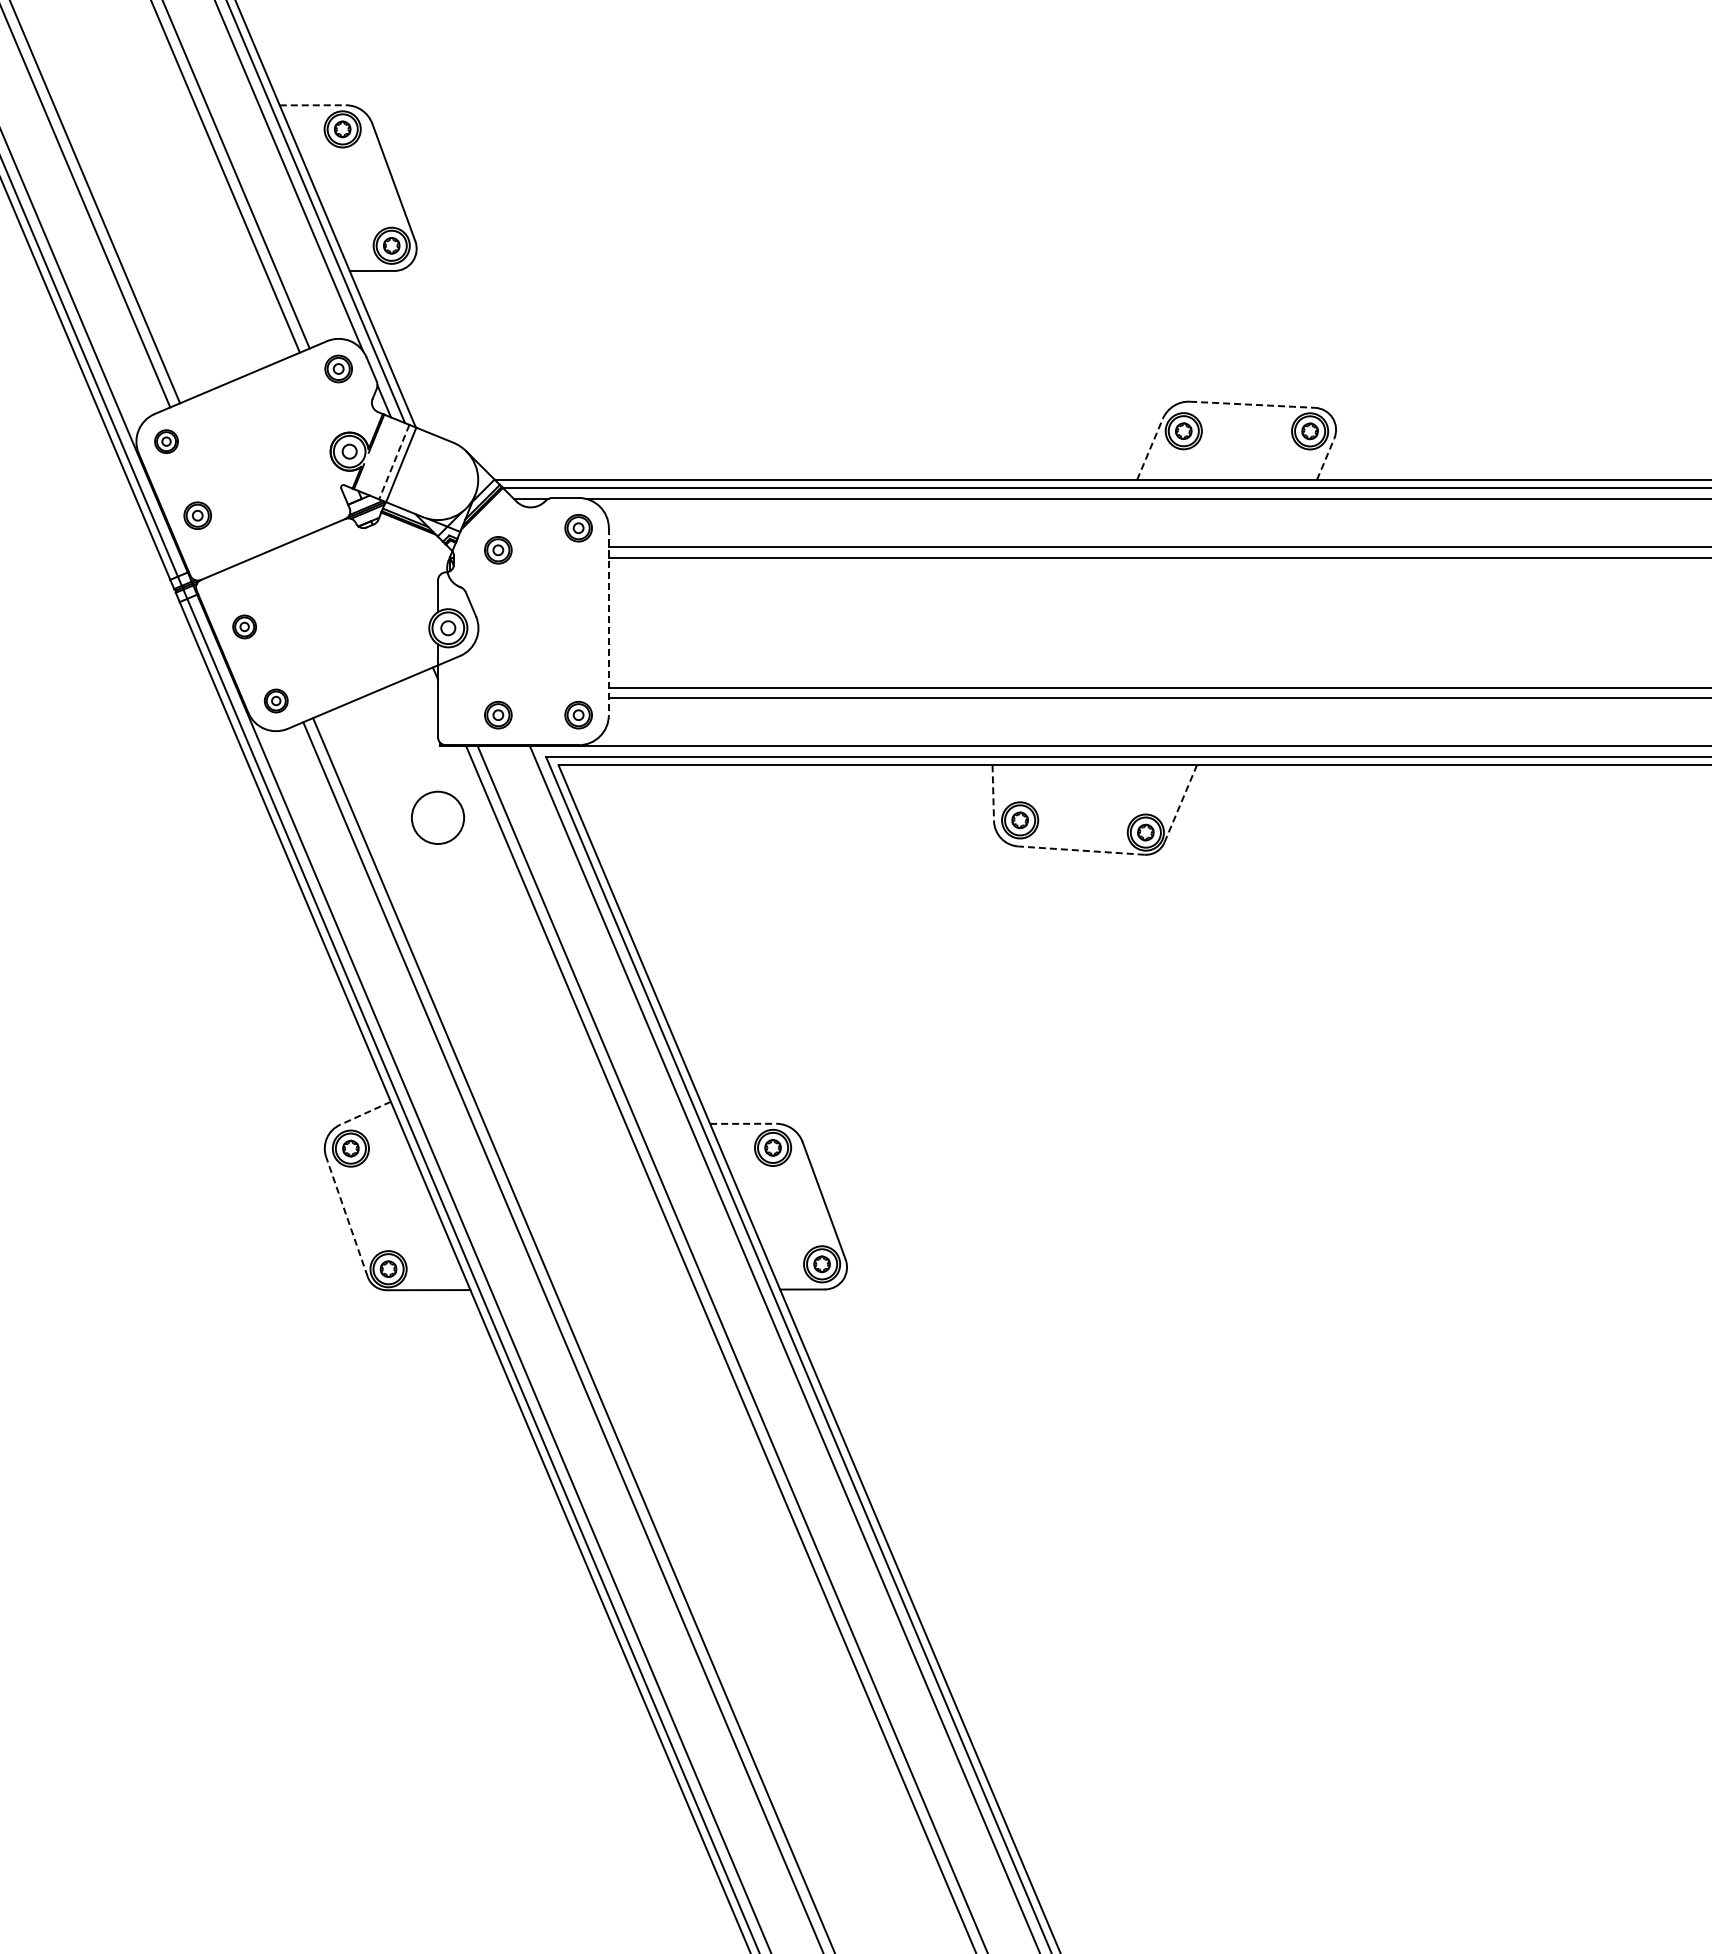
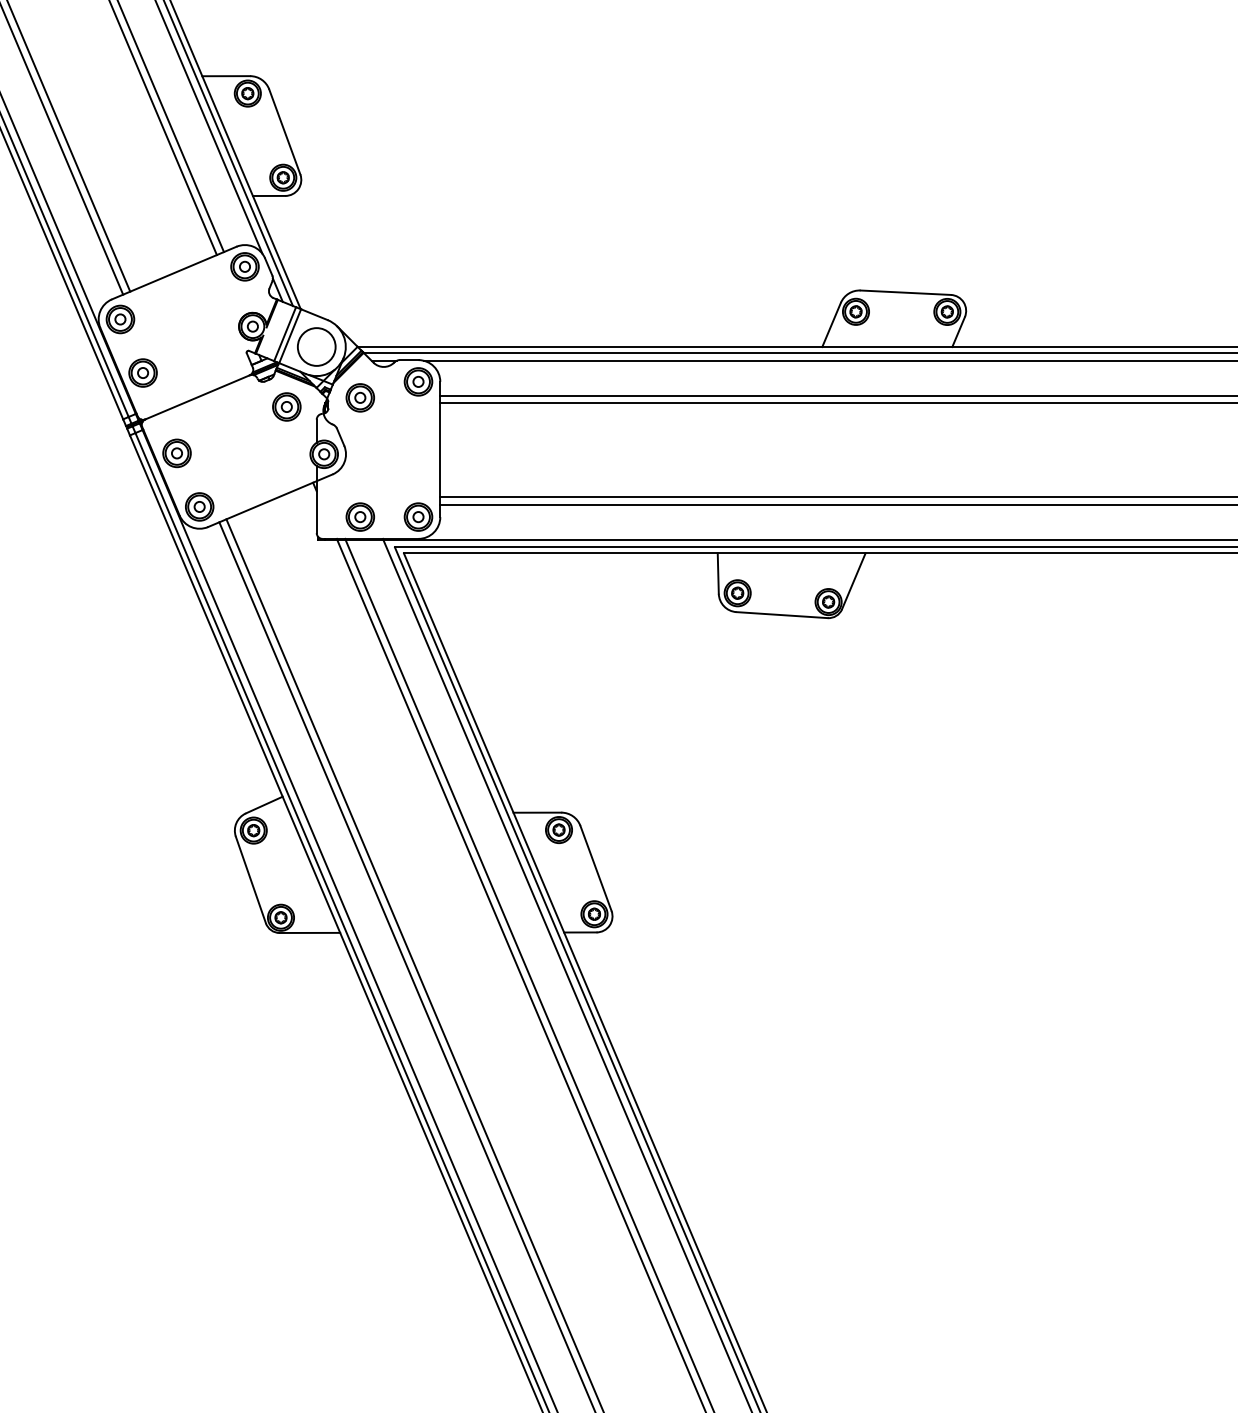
line: (313, 105) -> (226, 76), dashed -> solid
part: (338, 368) -> (244, 266), size x1.43
line: (1252, 404) -> (905, 292), dashed -> solid
part: (166, 441) -> (120, 319), size x1.67
line: (1150, 448) -> (831, 324), dashed -> solid
line: (1325, 458) -> (958, 331), dashed -> solid
line: (394, 462) -> (285, 334), dashed -> solid
part: (197, 515) -> (142, 372), size x1.43
part: (578, 528) -> (418, 382), size x1.43
part: (498, 550) -> (360, 398), size x1.43
part: (396, 562) -> (286, 406), added
line: (608, 622) -> (440, 450), dashed -> solid
part: (244, 626) -> (176, 453), size x1.67
part: (276, 700) -> (199, 506), size x1.67
part: (498, 715) -> (360, 517), size x1.43
part: (578, 715) -> (418, 517), size x1.43
line: (993, 793) -> (718, 573), dashed -> solid
line: (1180, 803) -> (853, 581), dashed -> solid
circle: (437, 817) -> (316, 346), moved
line: (1081, 850) -> (782, 615), dashed -> solid
line: (365, 1113) -> (264, 805), dashed -> solid
line: (743, 1123) -> (537, 812), dashed -> solid
line: (346, 1216) -> (250, 879), dashed -> solid

